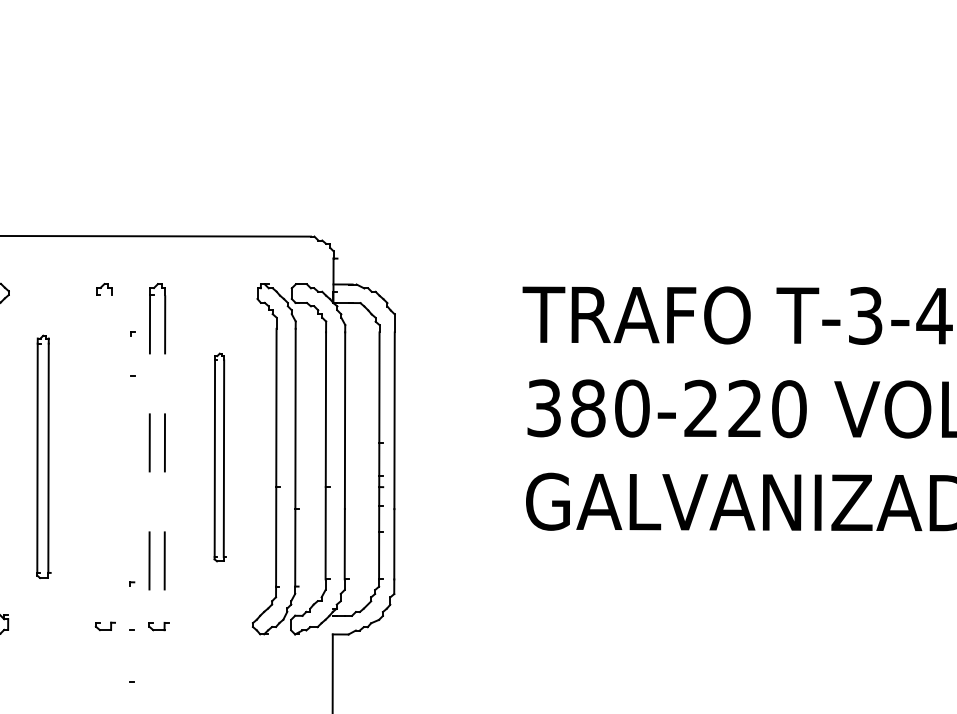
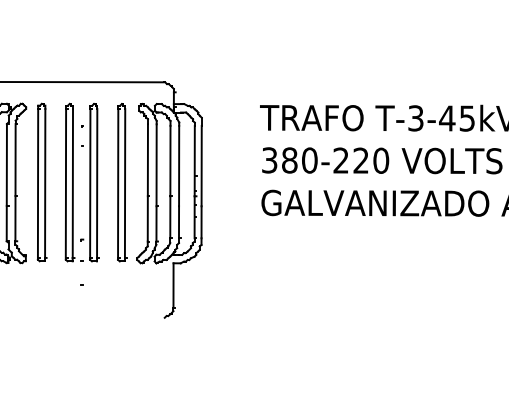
part: (42, 456) -> (41, 182), size x1.43
part: (220, 456) -> (122, 182), size x1.67
line: (95, 459) -> (65, 183), added
line: (110, 459) -> (72, 183), added
line: (150, 461) -> (90, 184), dashed -> solid
line: (165, 461) -> (97, 184), dashed -> solid

